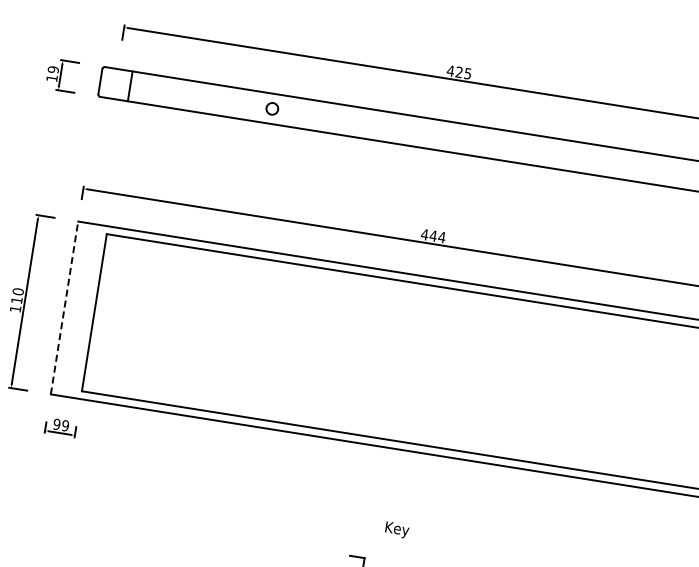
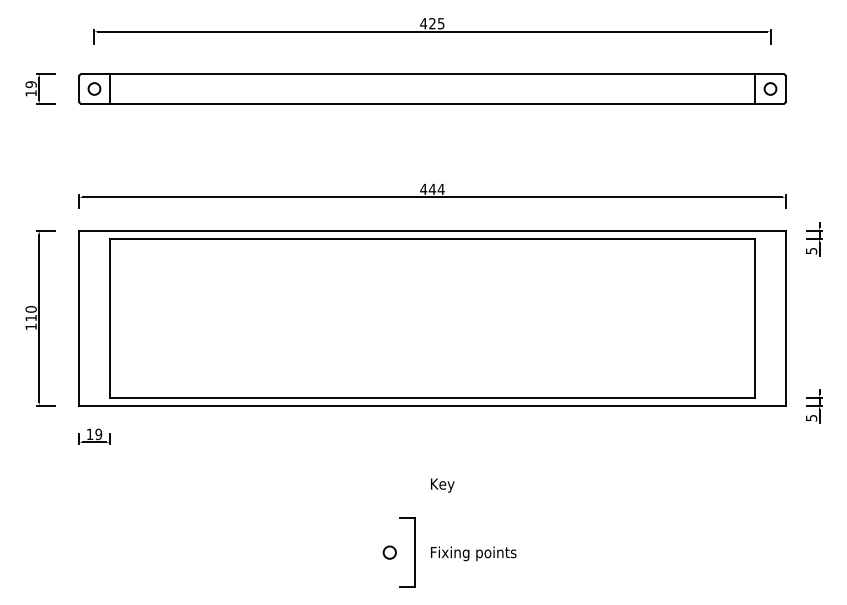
circle: (272, 108) -> (94, 88), moved
line: (64, 307) -> (79, 317), dashed -> solid
text: (56, 424) -> (89, 434), 99 -> 19

